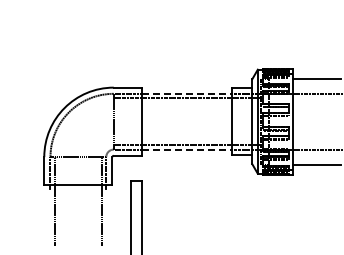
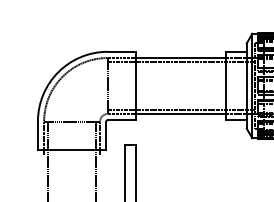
line: (187, 93) -> (181, 57), dashed -> solid
line: (187, 149) -> (181, 113), dashed -> solid

